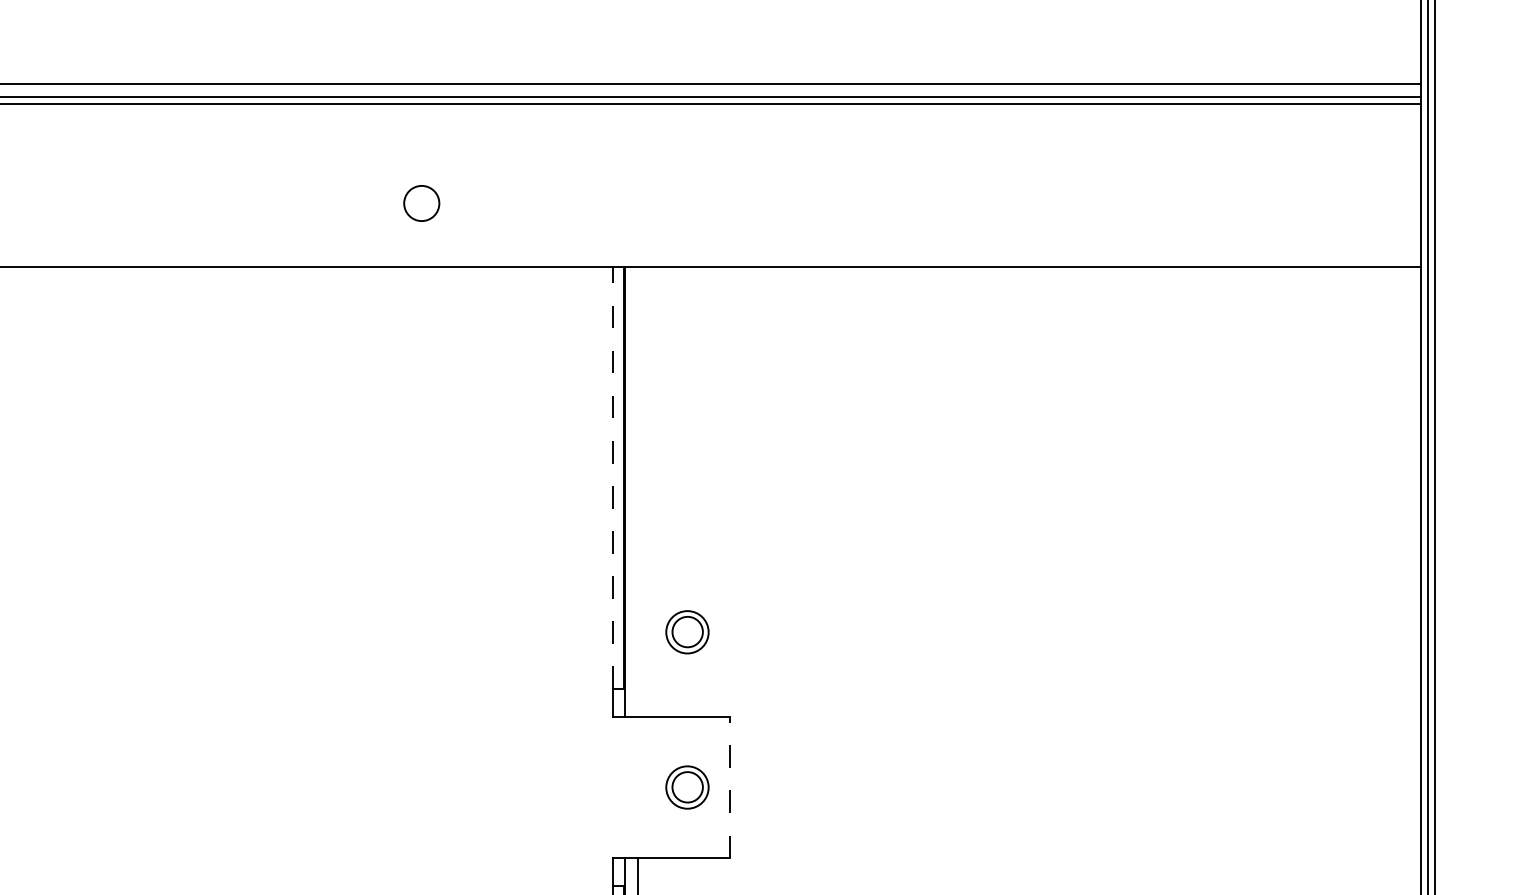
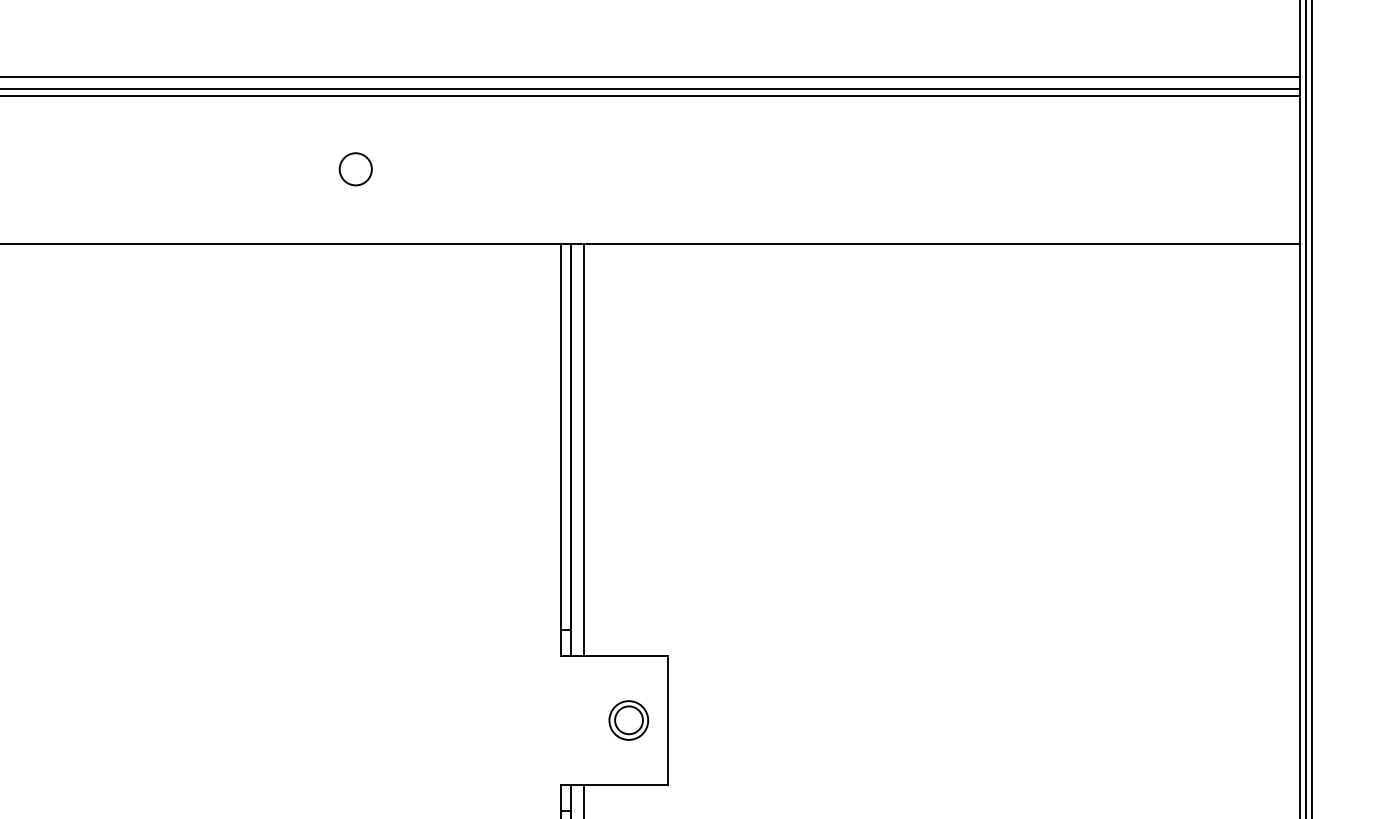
circle: (421, 203) -> (355, 169), moved
line: (613, 477) -> (561, 436), dashed -> solid
line: (637, 491) -> (583, 449), added
part: (687, 632) -> (628, 578), removed
line: (729, 787) -> (667, 720), dashed -> solid

